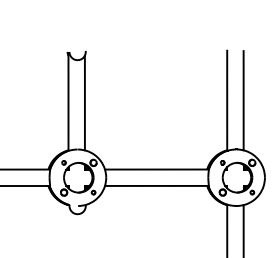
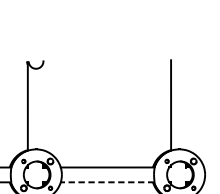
line: (243, 100) -> (185, 105), removed
line: (84, 102) -> (42, 106), removed
line: (156, 185) -> (107, 181), solid -> dashed

